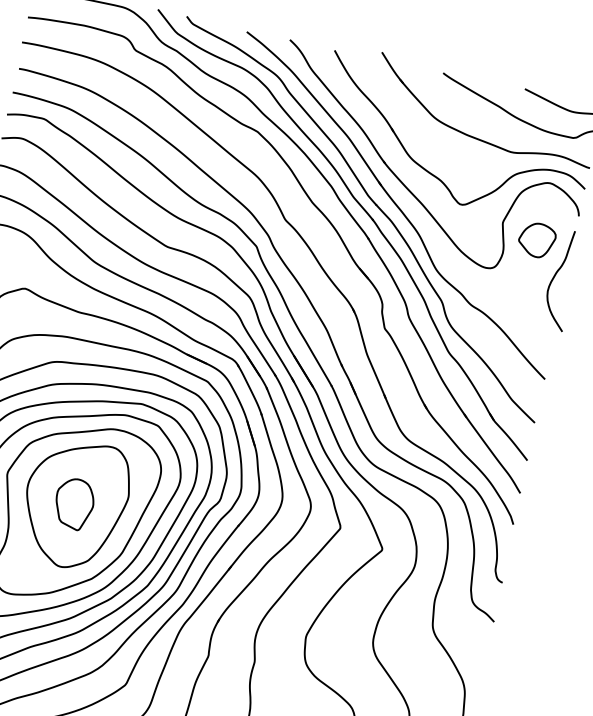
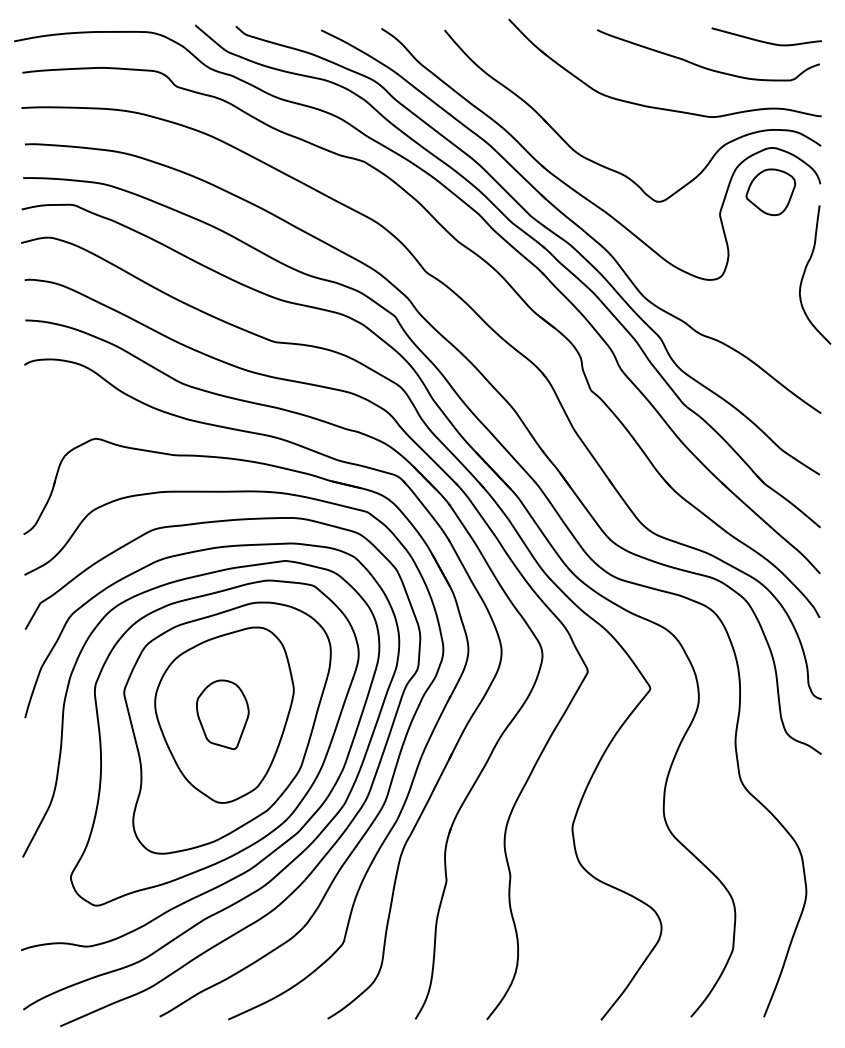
part: (536, 240) -> (770, 192), moved

